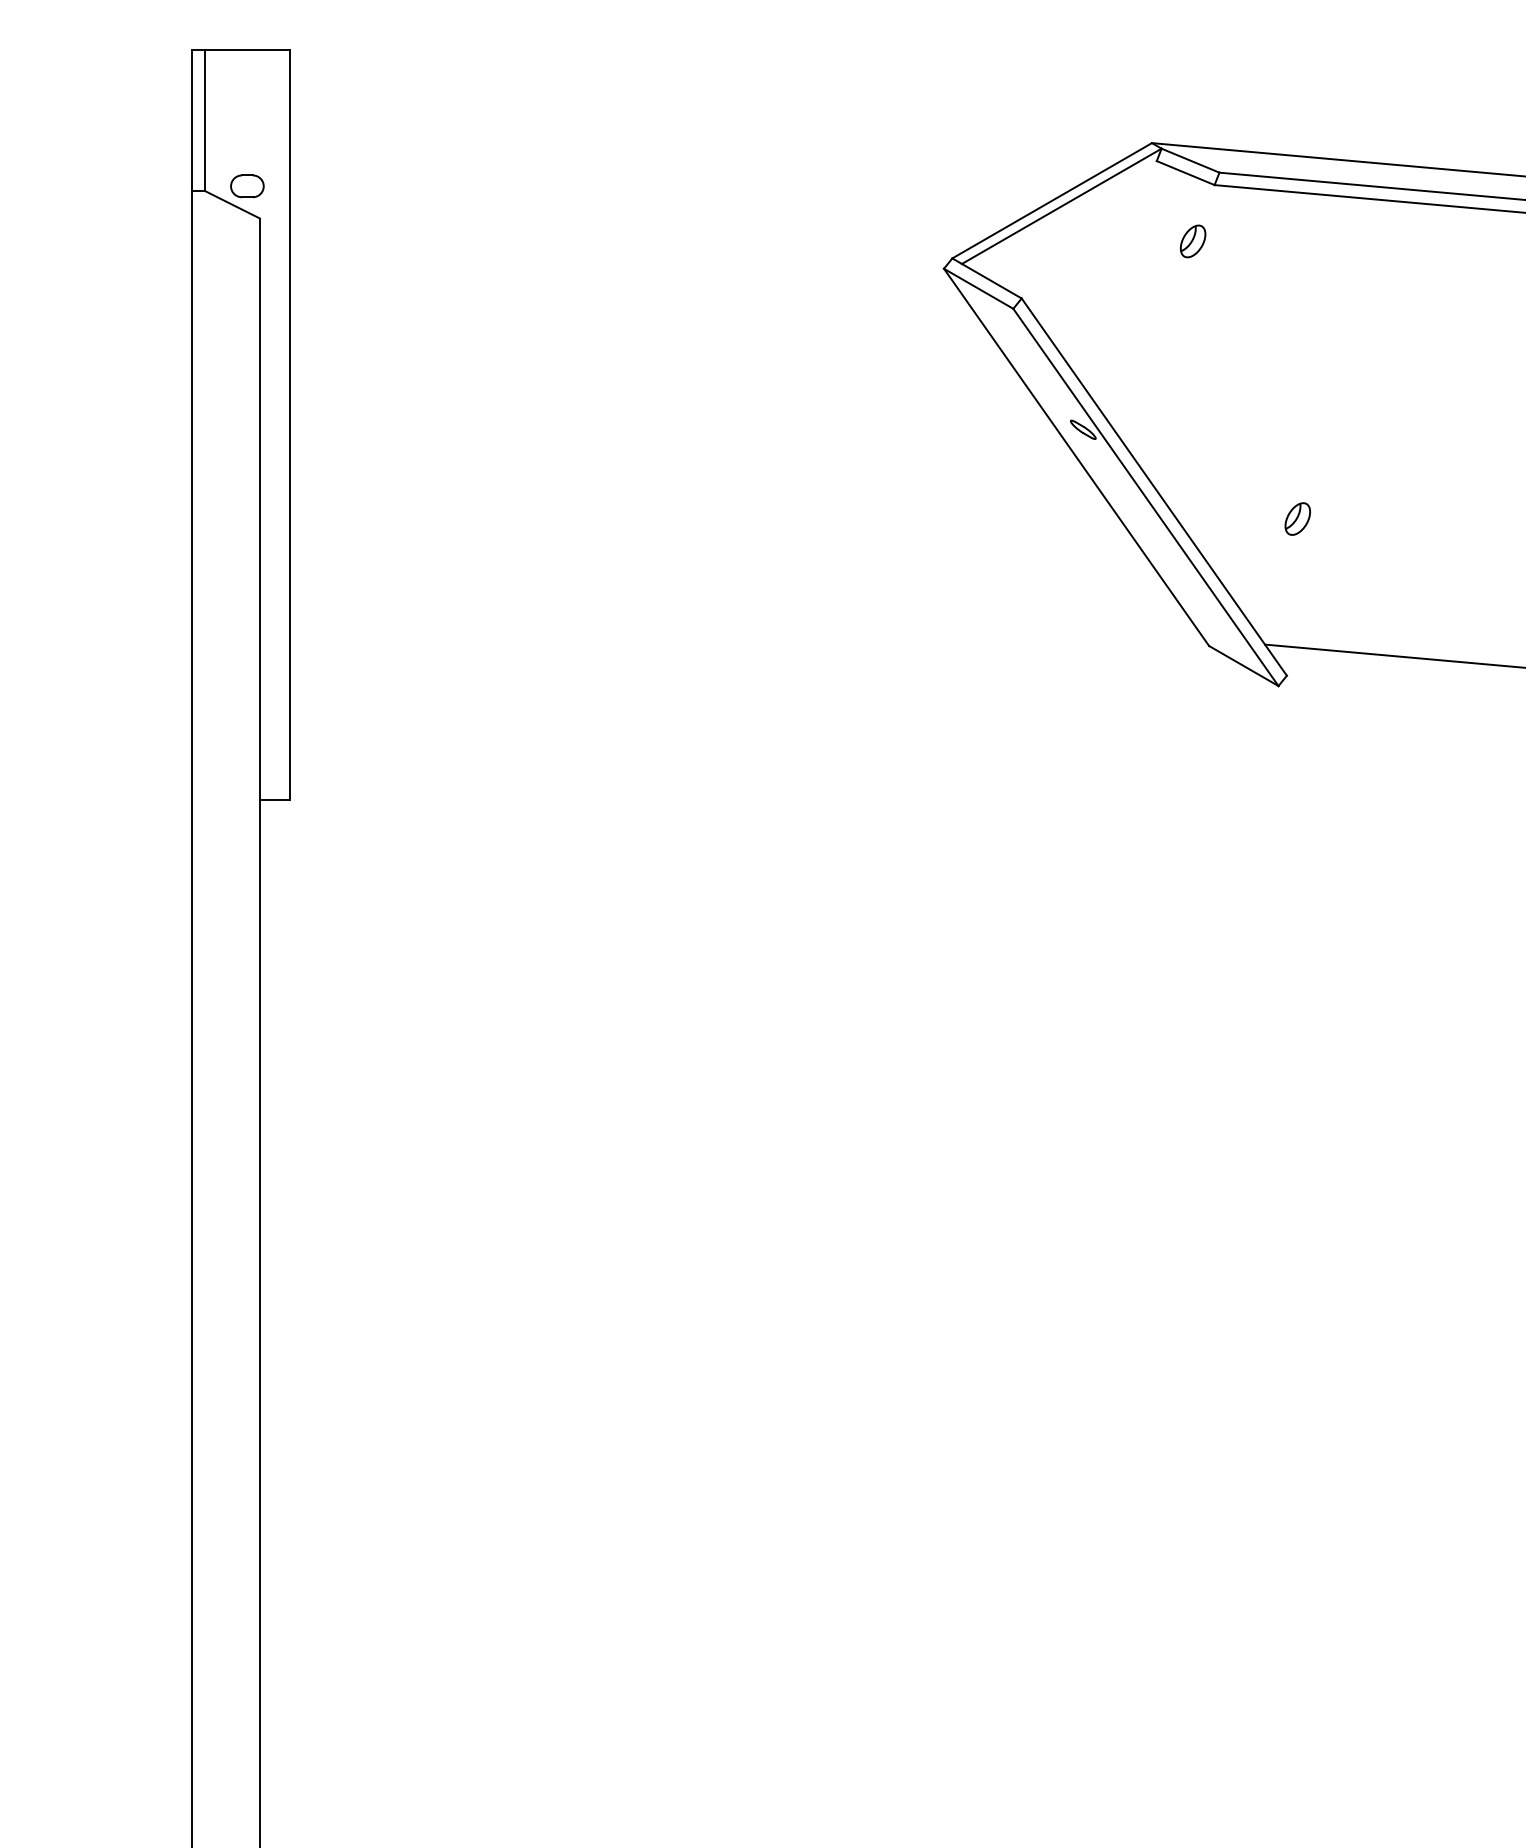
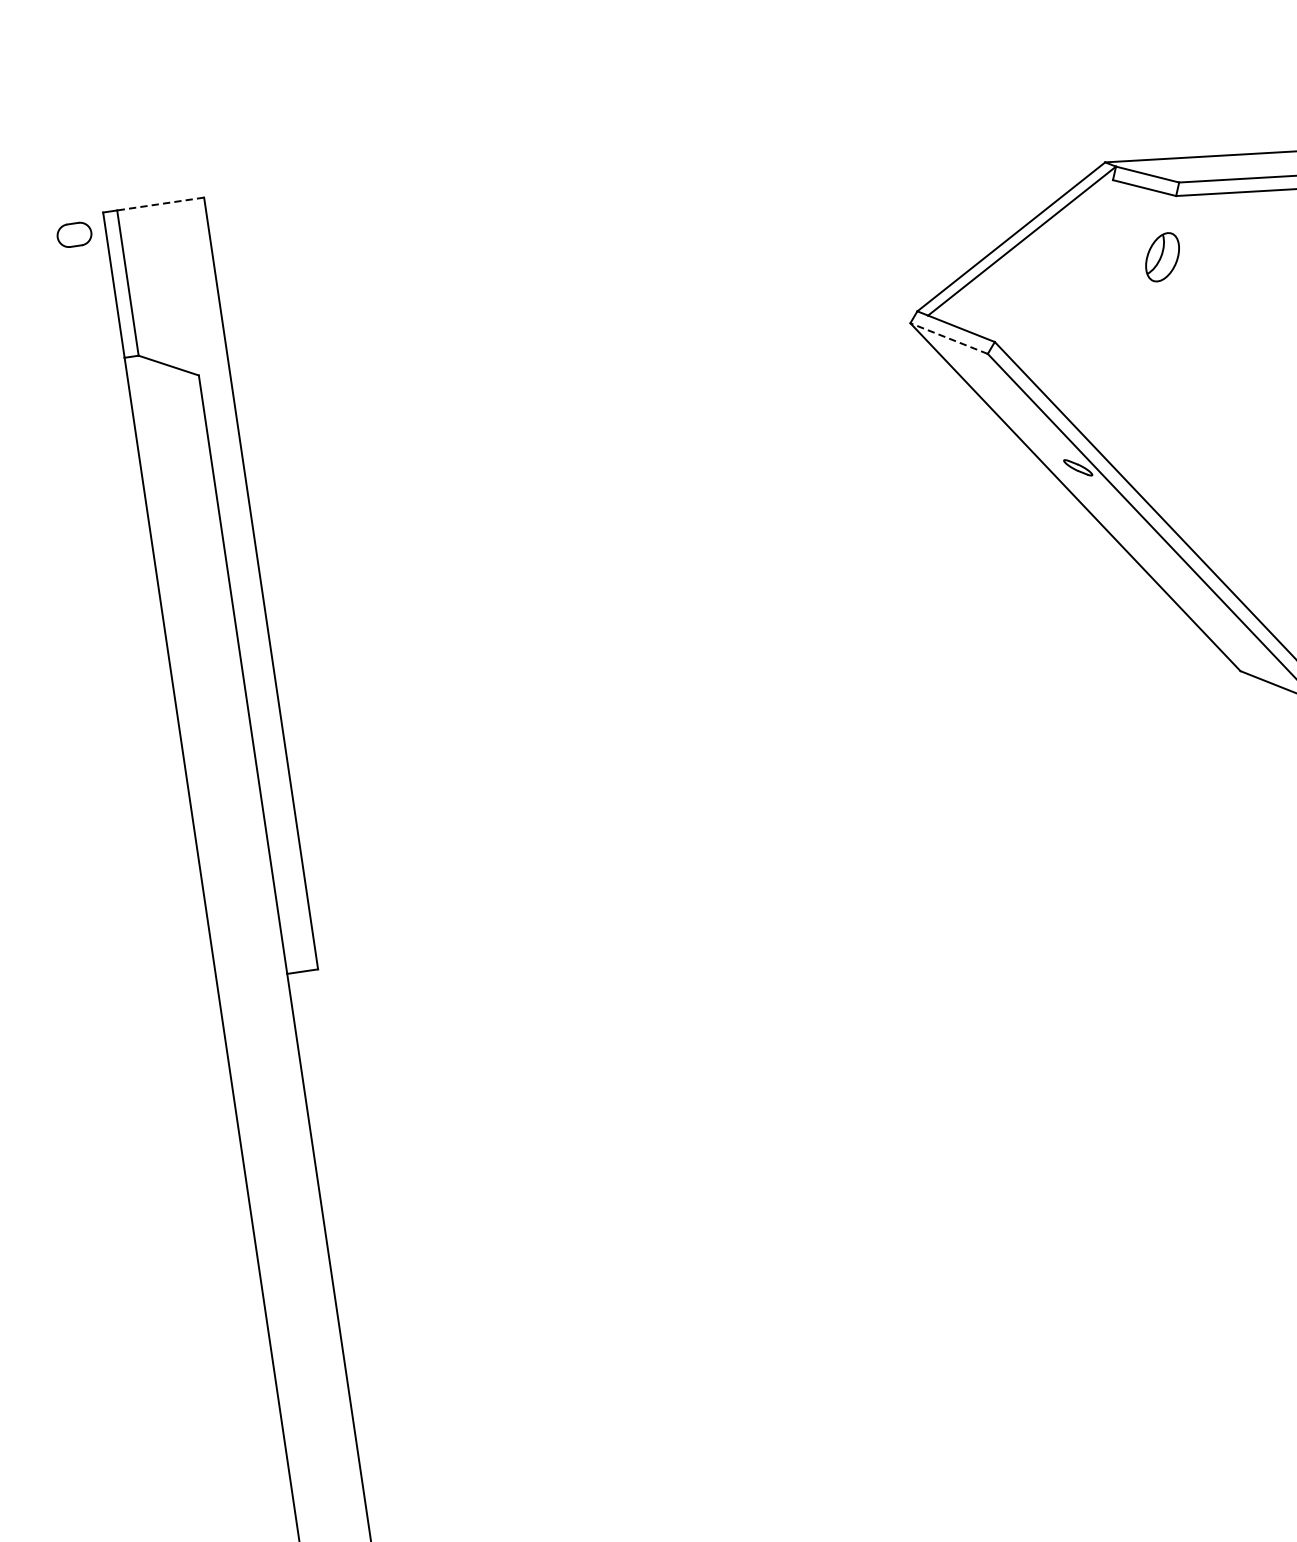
line: (247, 50) -> (160, 204), solid -> dashed
part: (247, 186) -> (74, 235), moved
part: (1192, 241) -> (1161, 257), size x1.4
line: (978, 288) -> (948, 338), solid -> dashed

